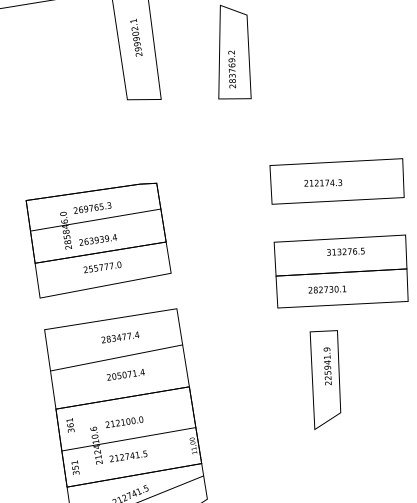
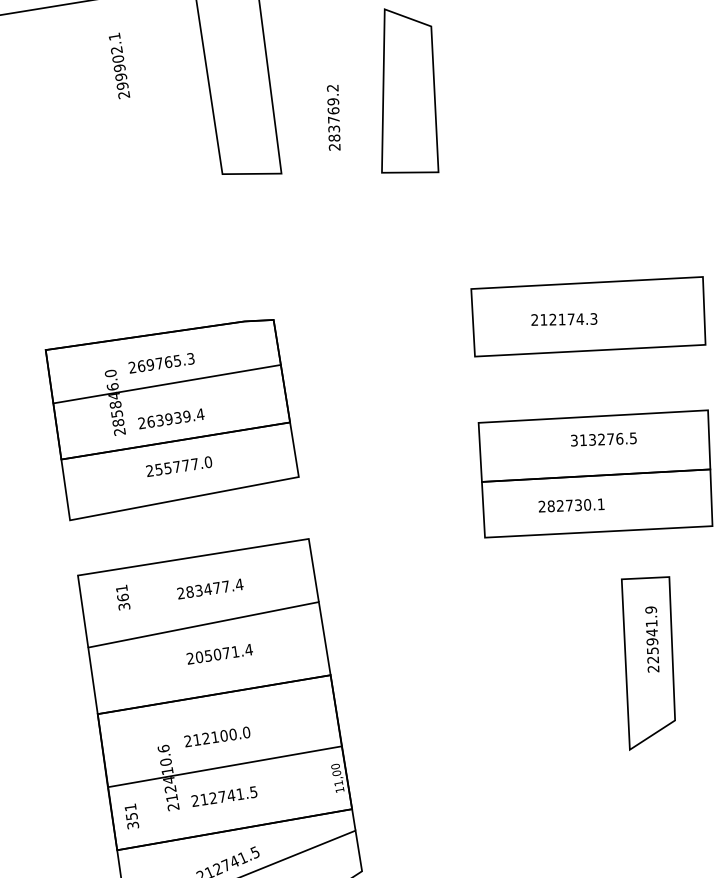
text: (136, 37) -> (119, 65), moved
text: (231, 69) -> (332, 117), moved
text: (325, 380) -> (648, 664), moved
text: (70, 425) -> (123, 597), moved

